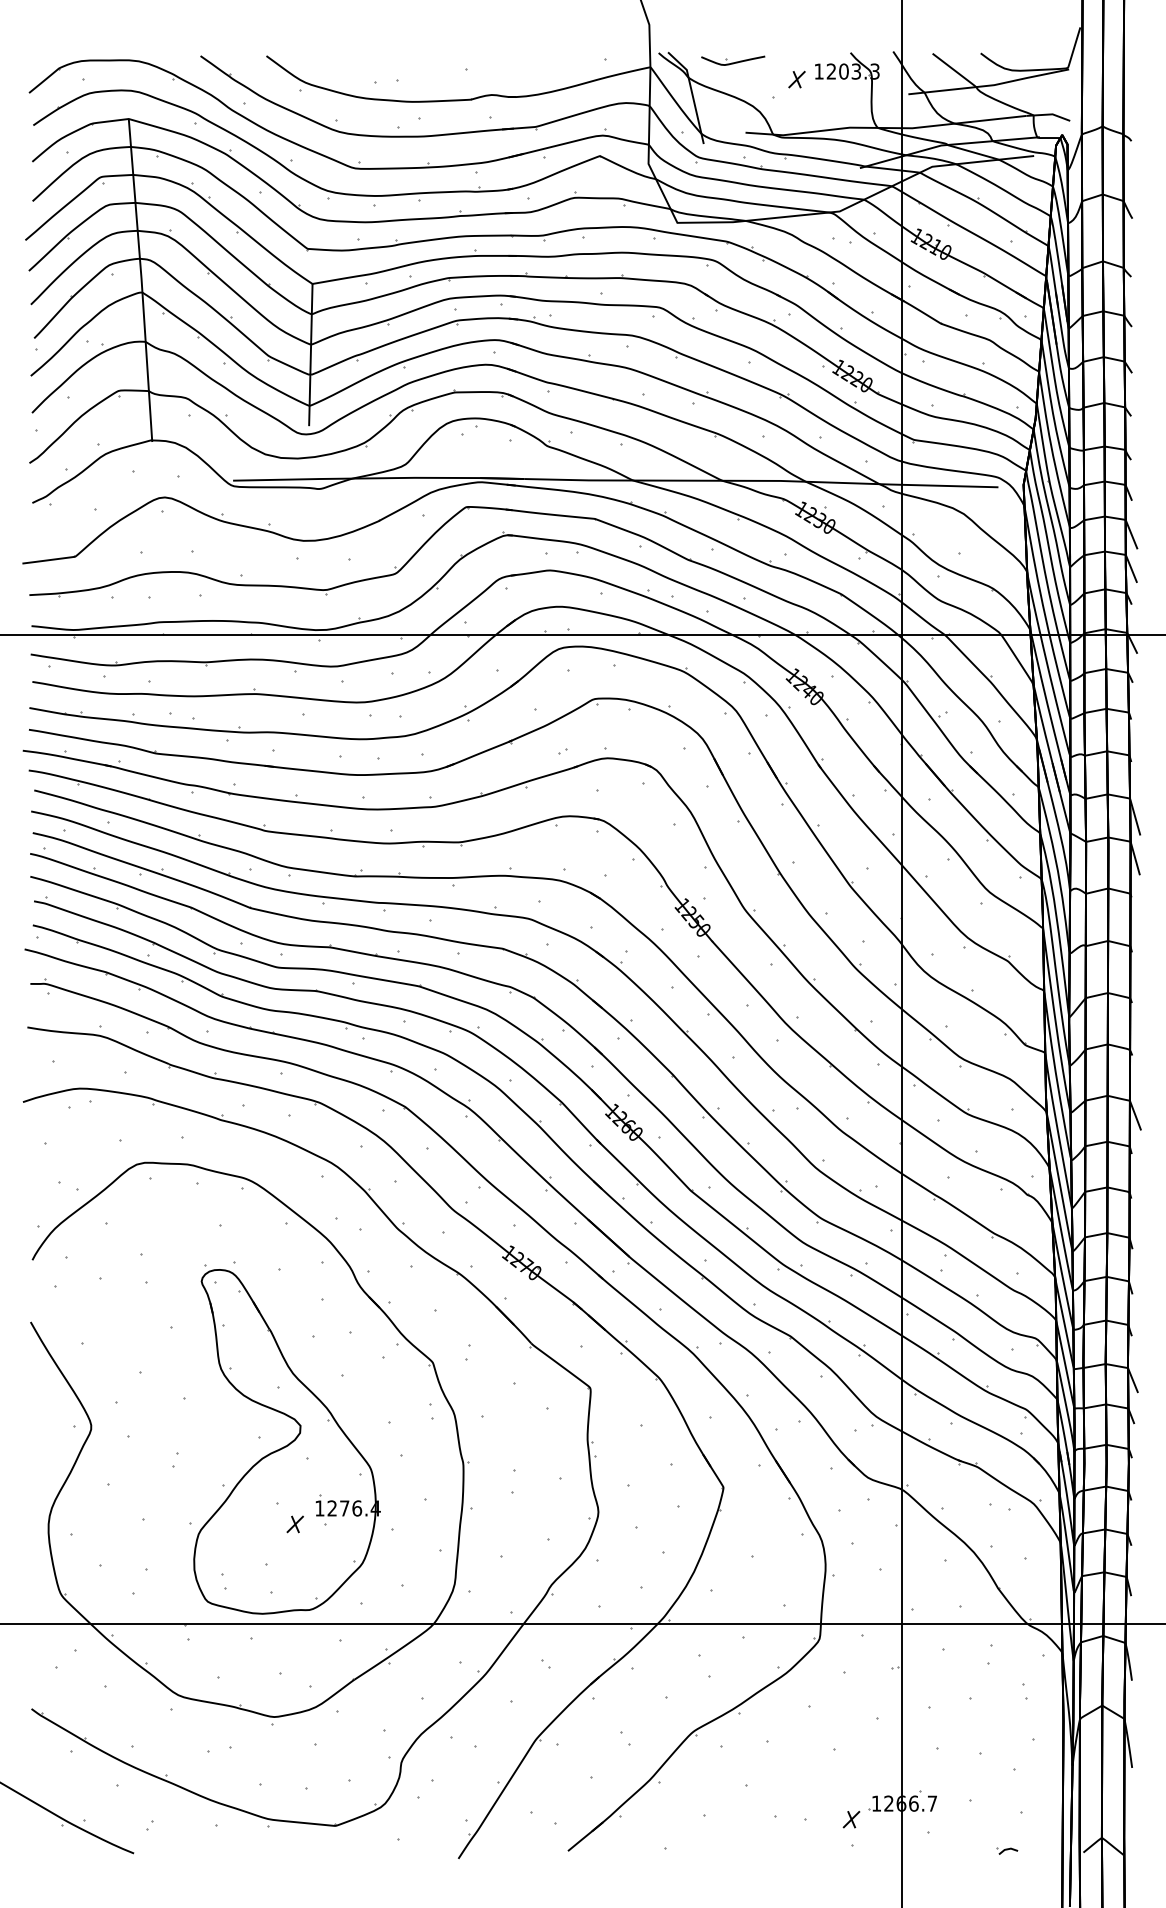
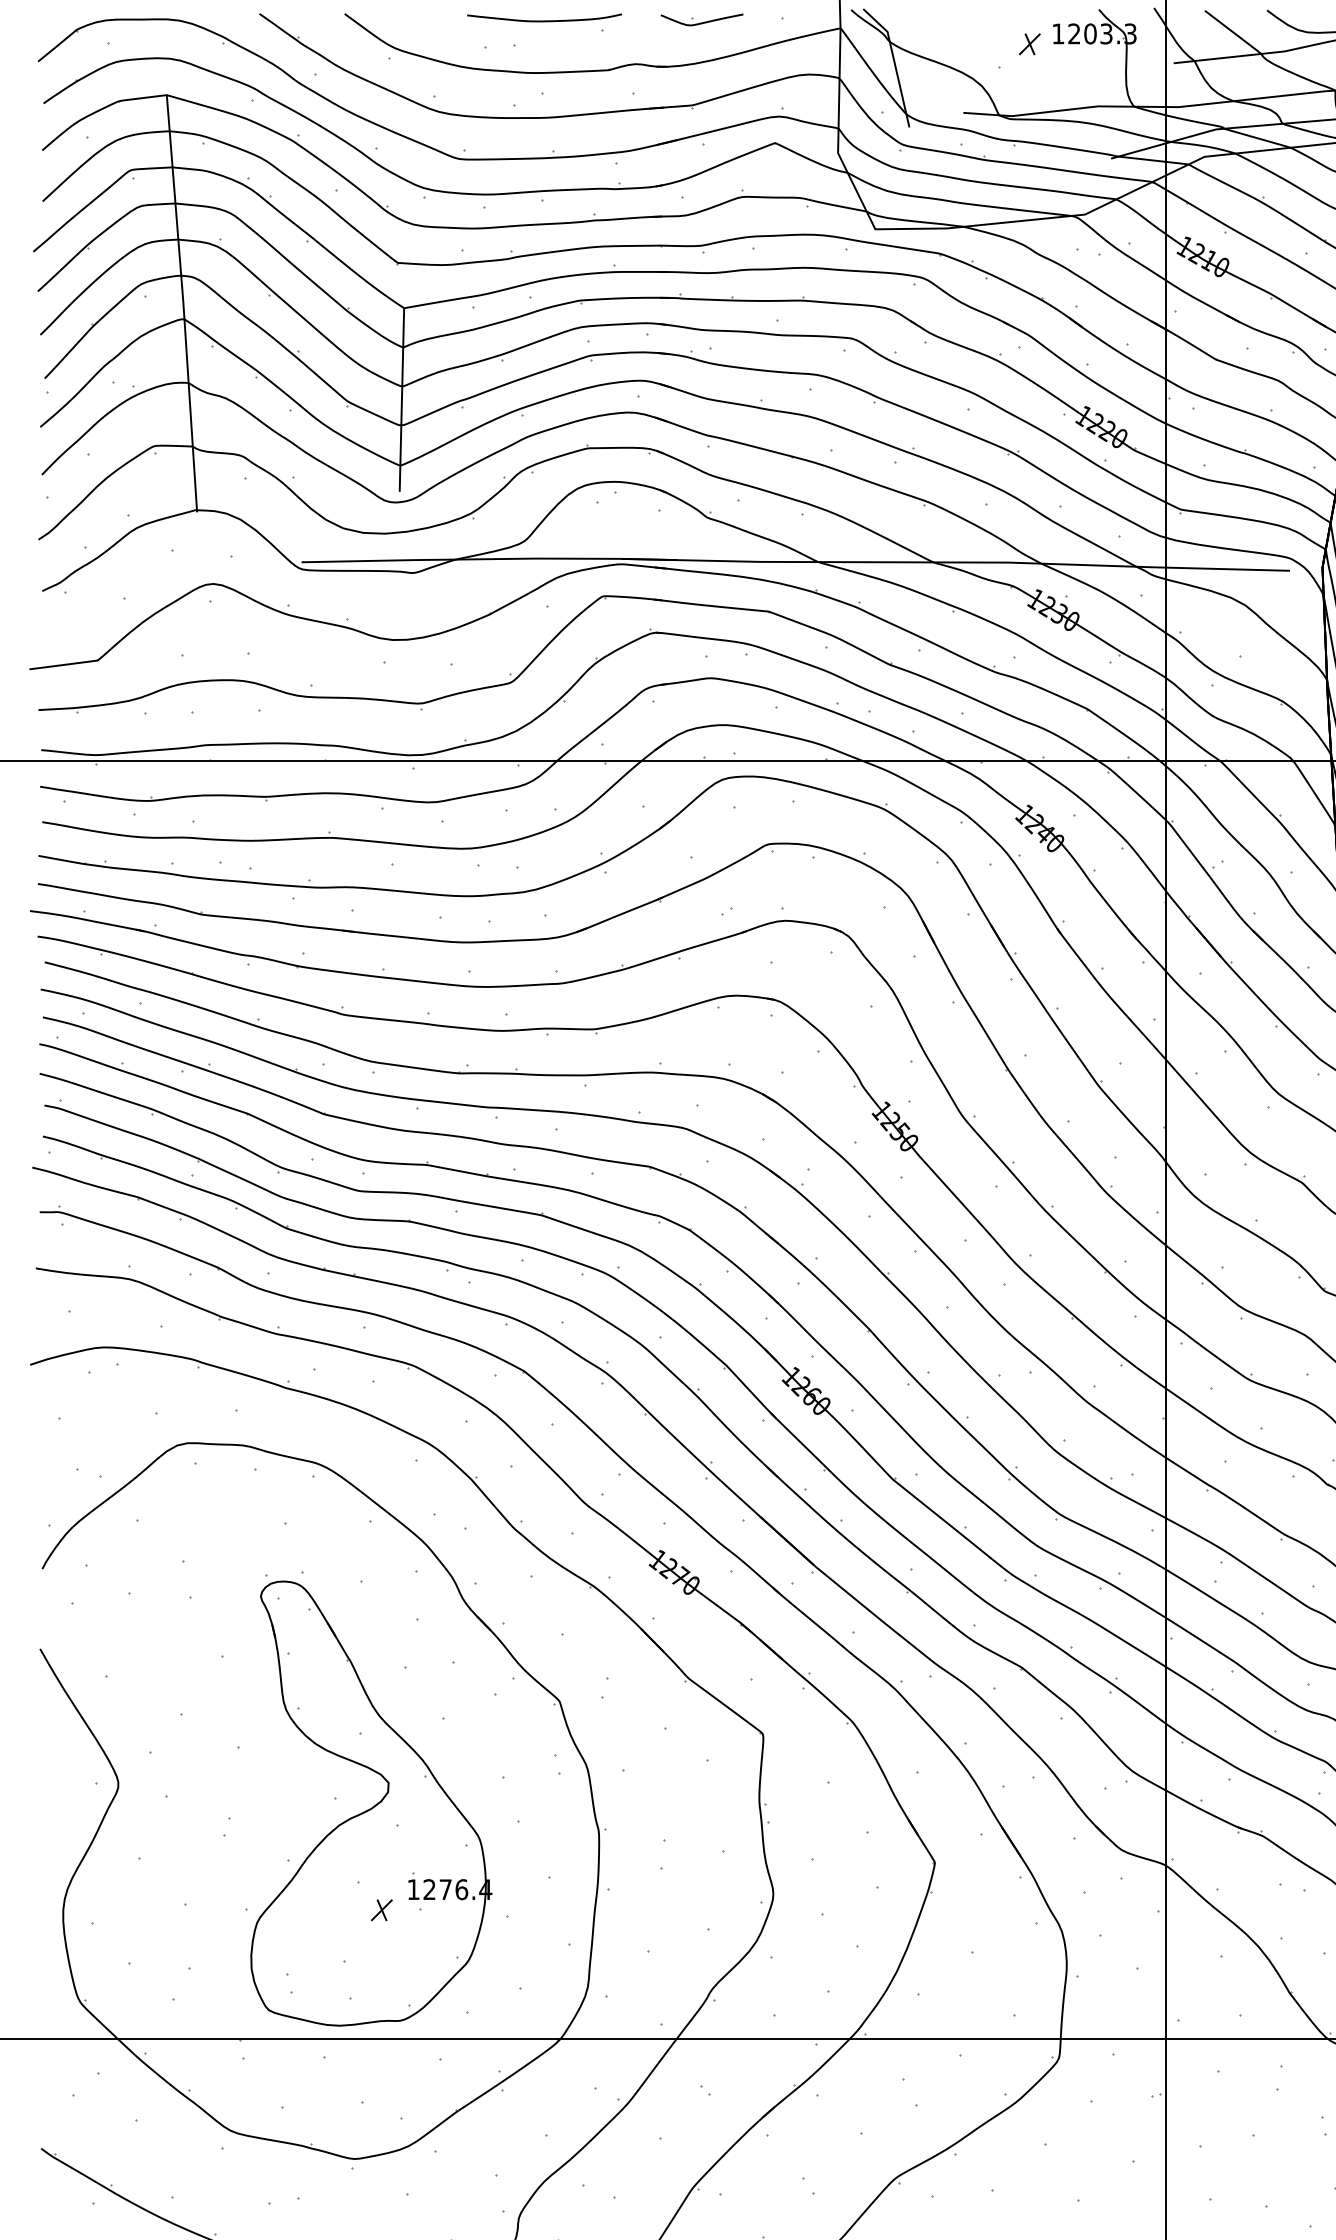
curve: (423, 60) -> (547, 19), added
part: (733, 60) -> (702, 19), moved

